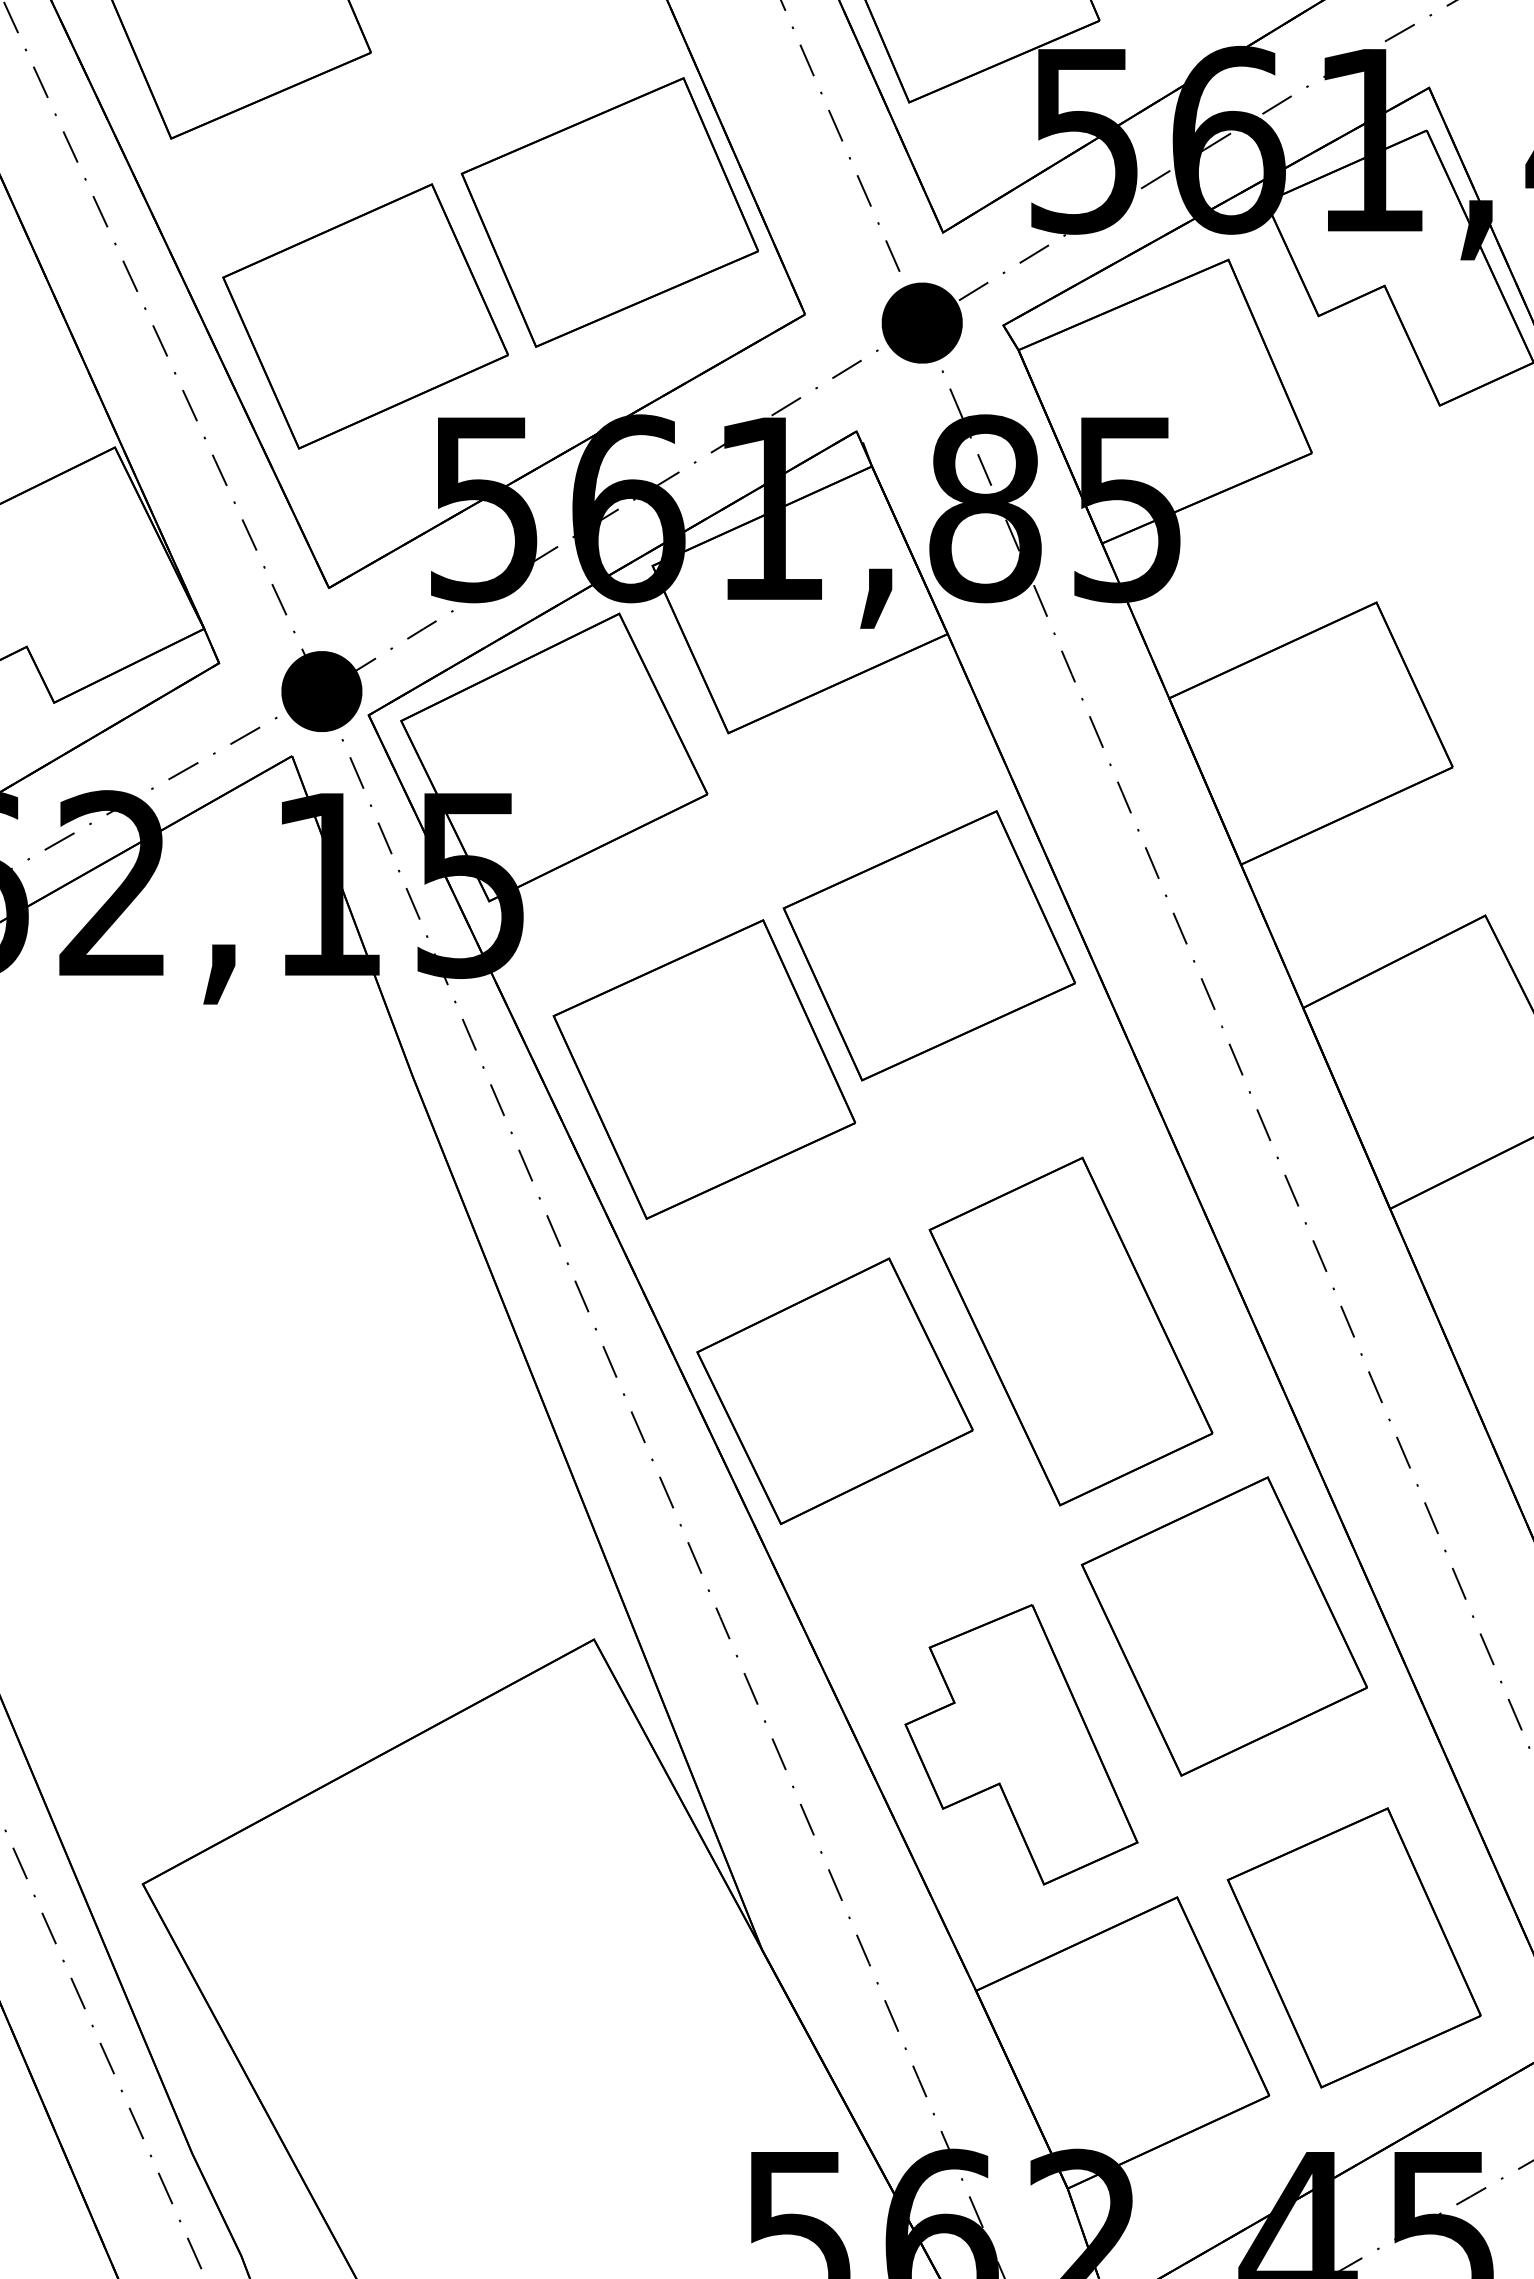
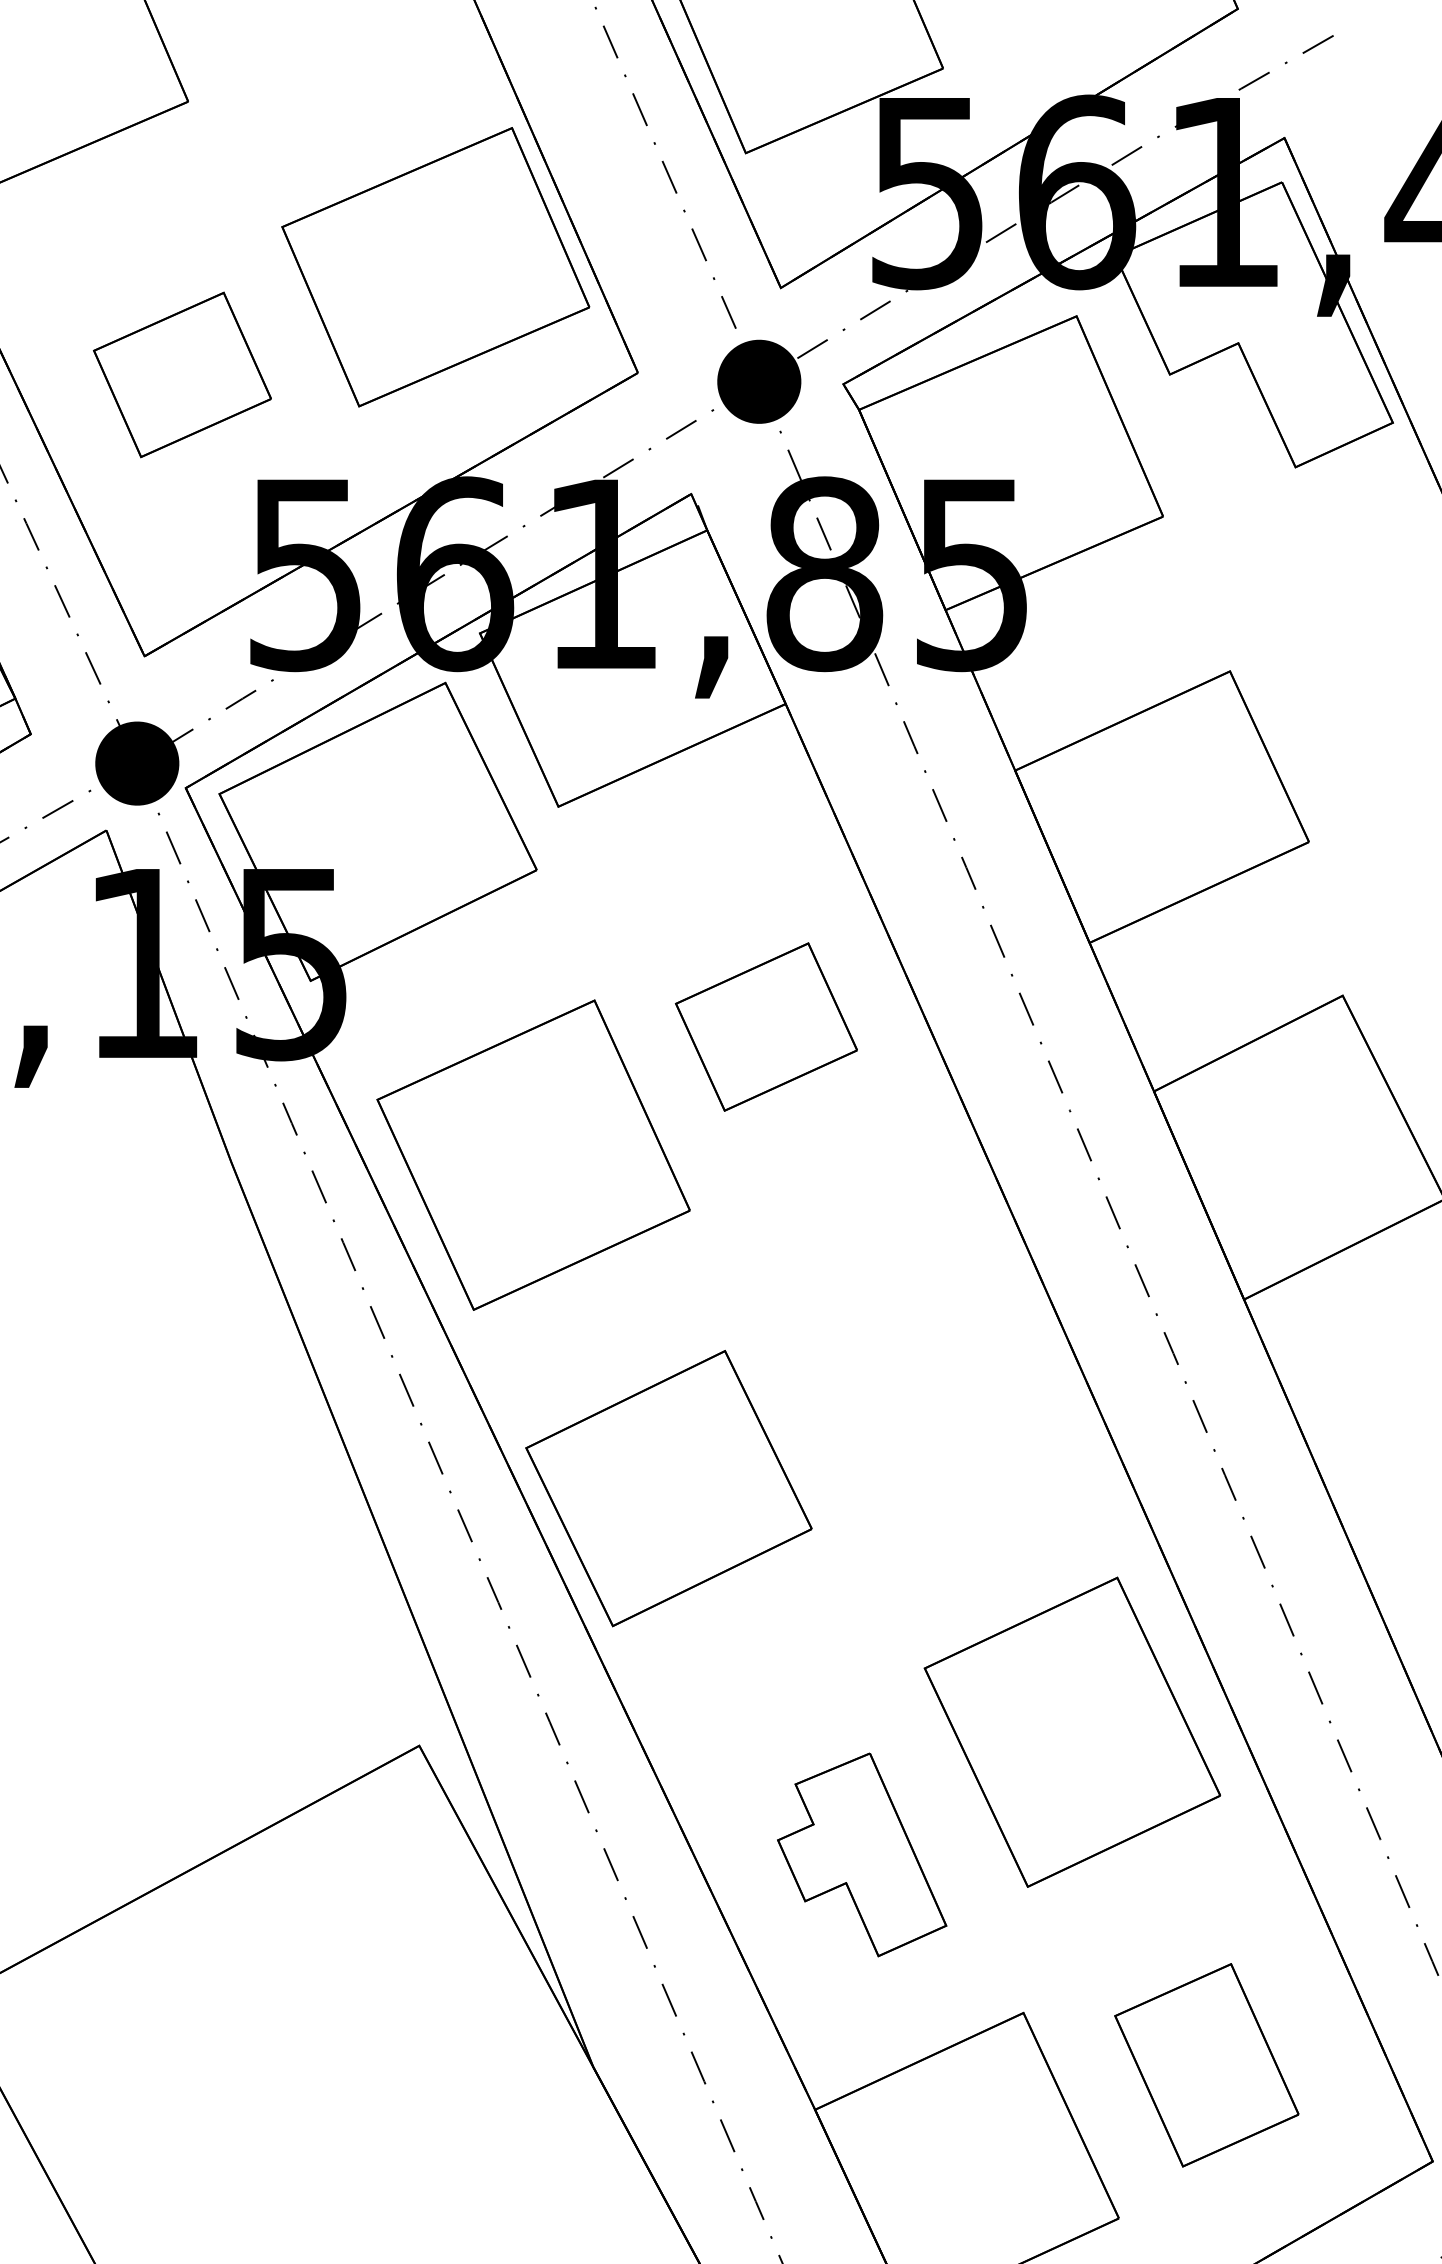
part: (365, 316) -> (182, 374), size x0.6
part: (928, 945) -> (765, 1026), size x0.6
part: (1070, 1331) -> (912, 1426), removed
part: (1021, 1744) -> (862, 1854), size x0.7
part: (1353, 1947) -> (1206, 2064), size x0.7

